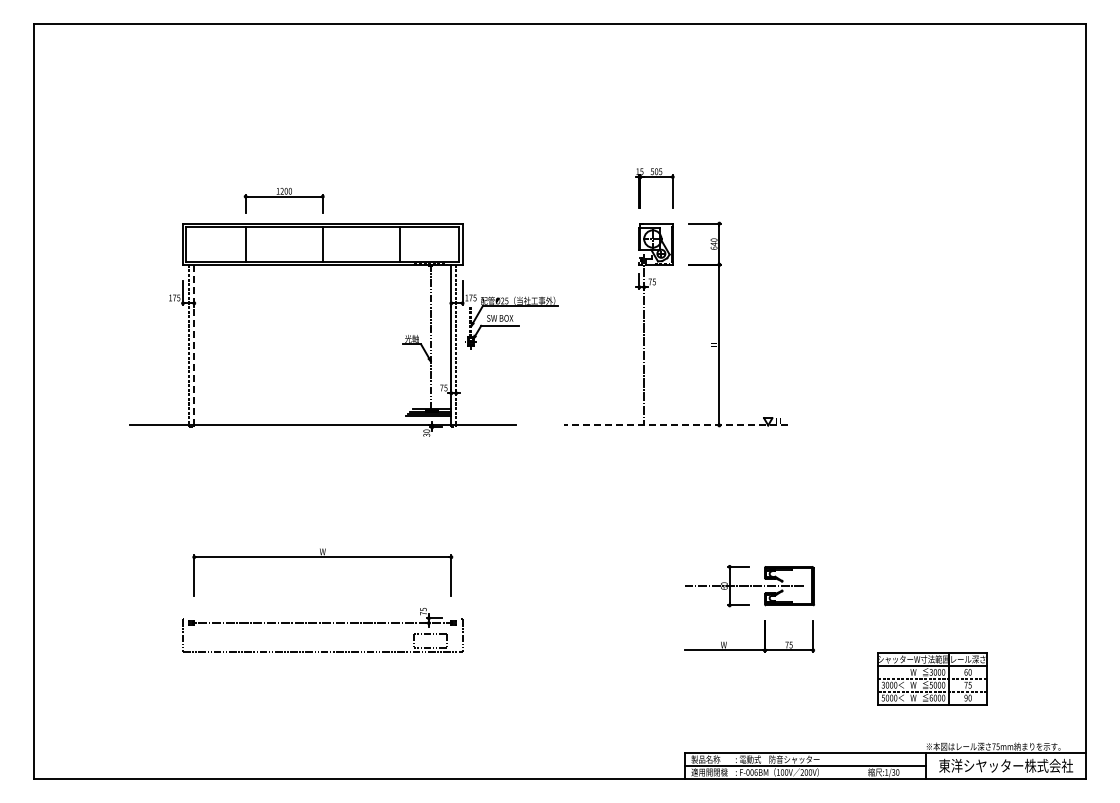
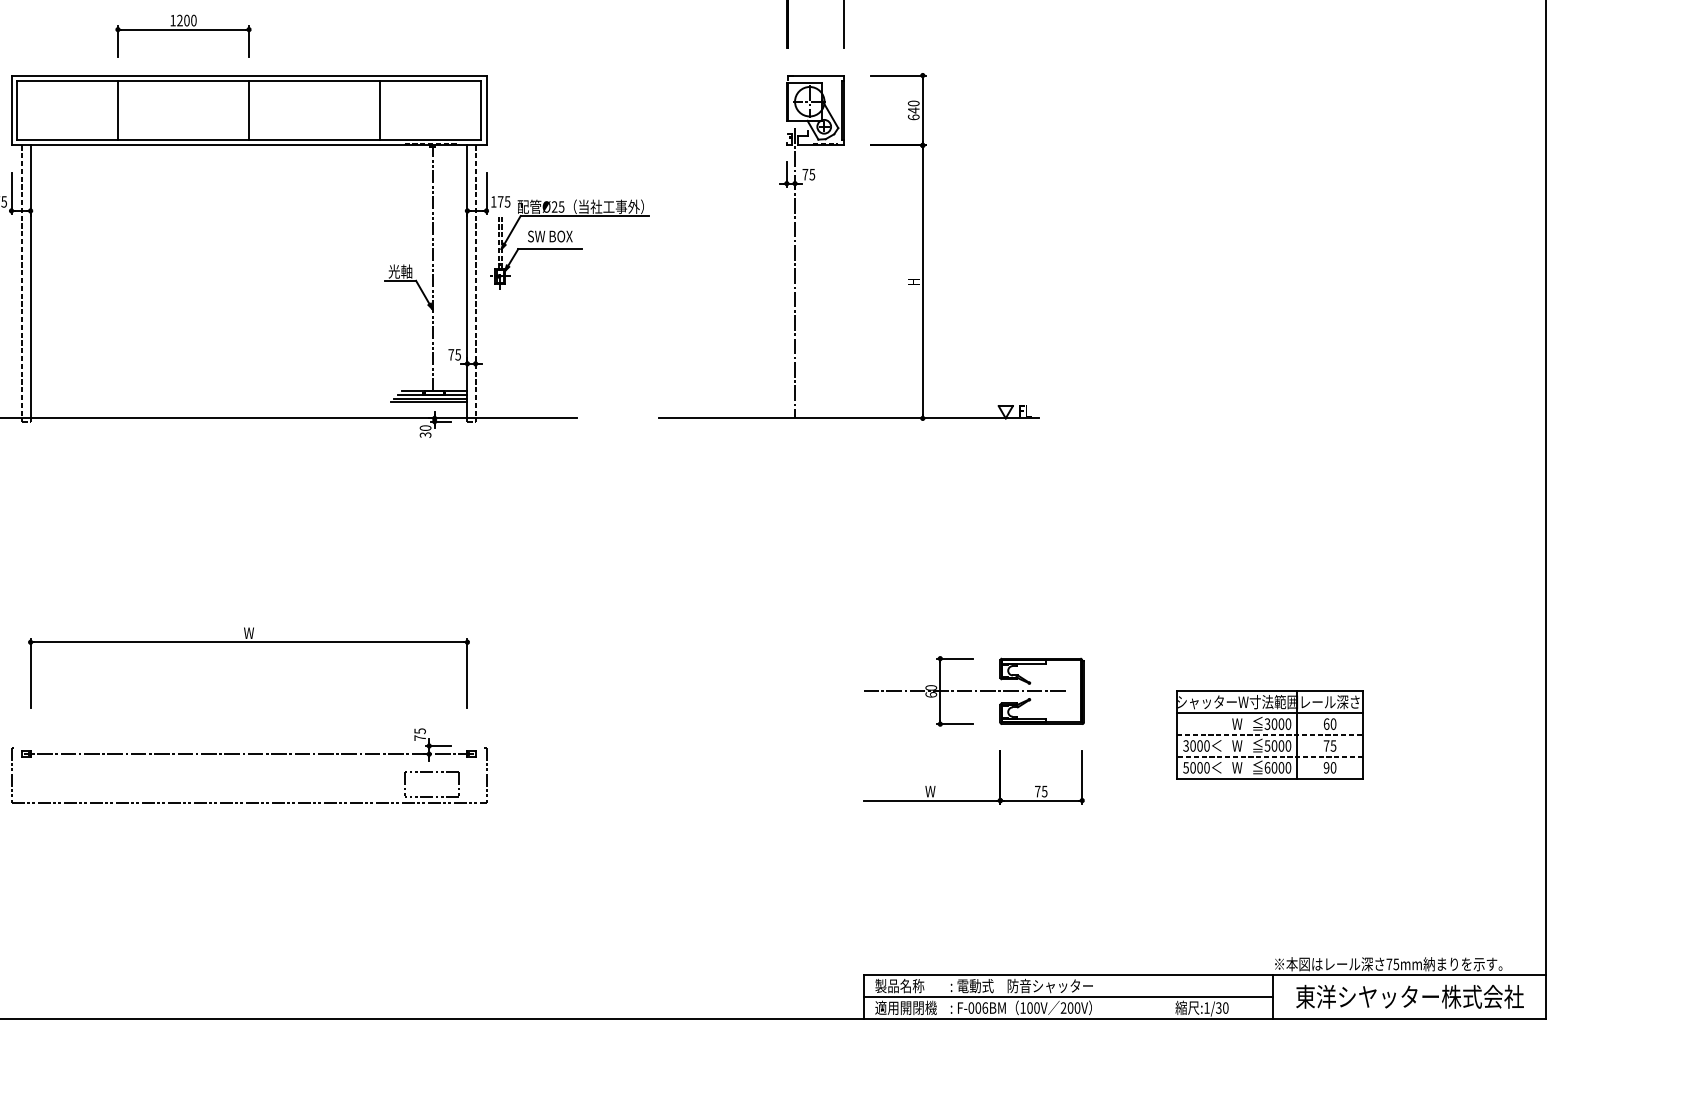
line: (194, 345) -> (31, 282), dashed -> solid
line: (675, 425) -> (848, 418), dashed -> solid
part: (932, 678) -> (1269, 734), moved

